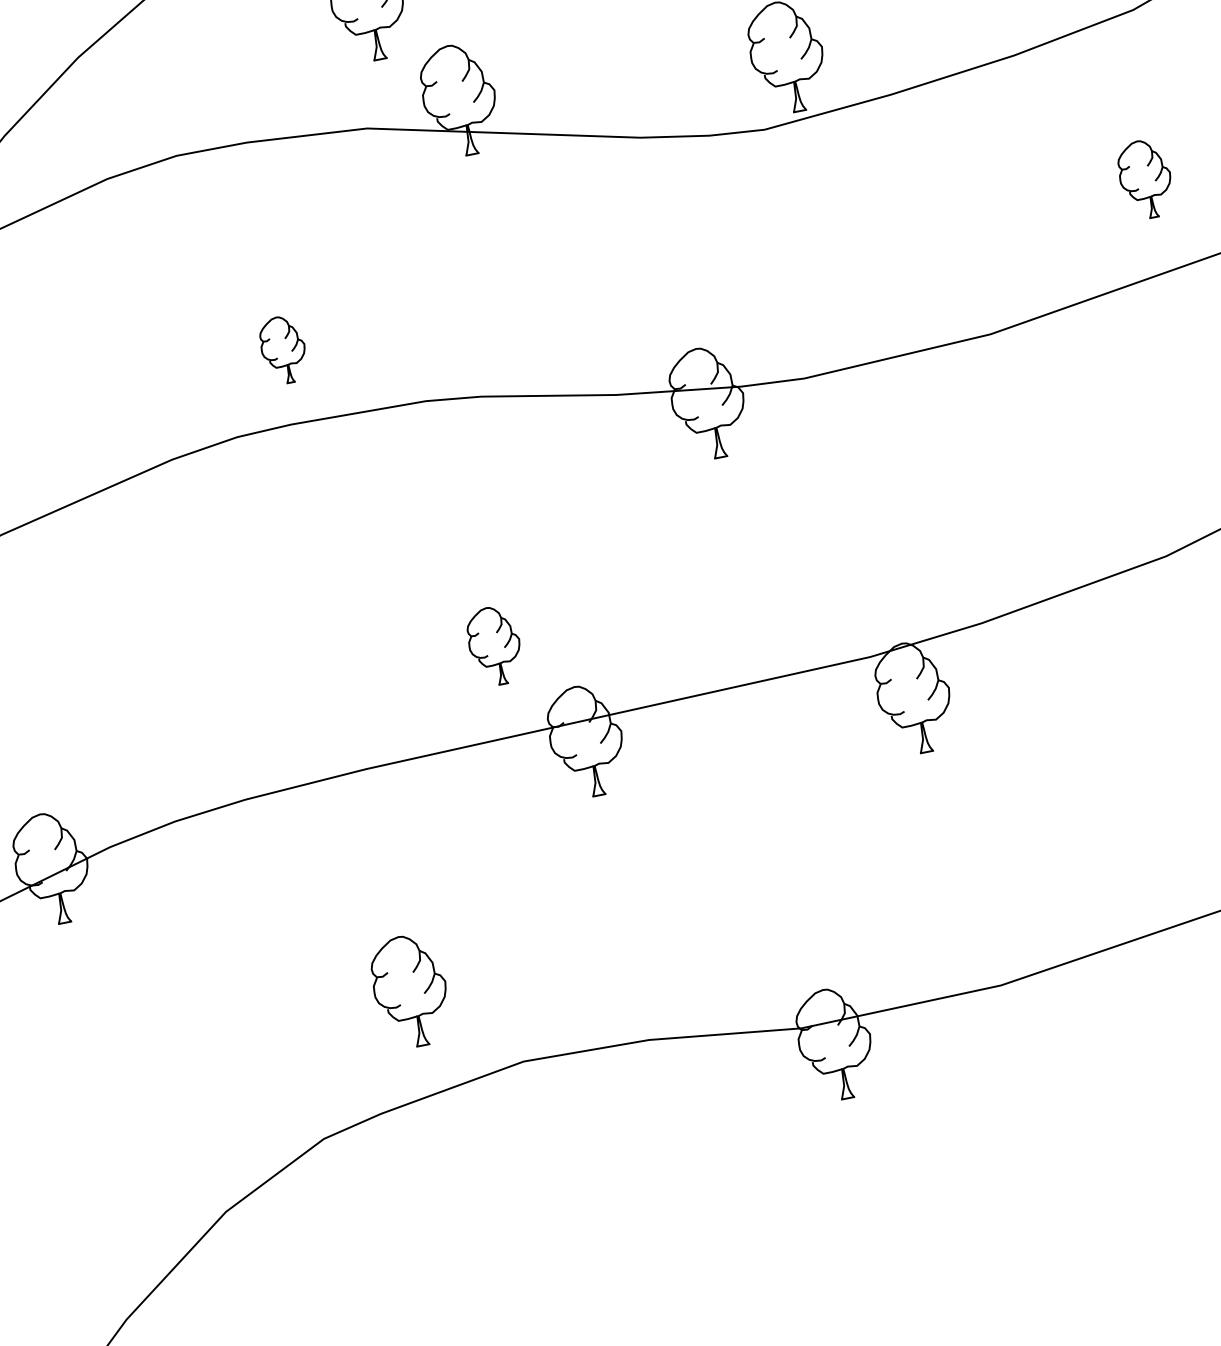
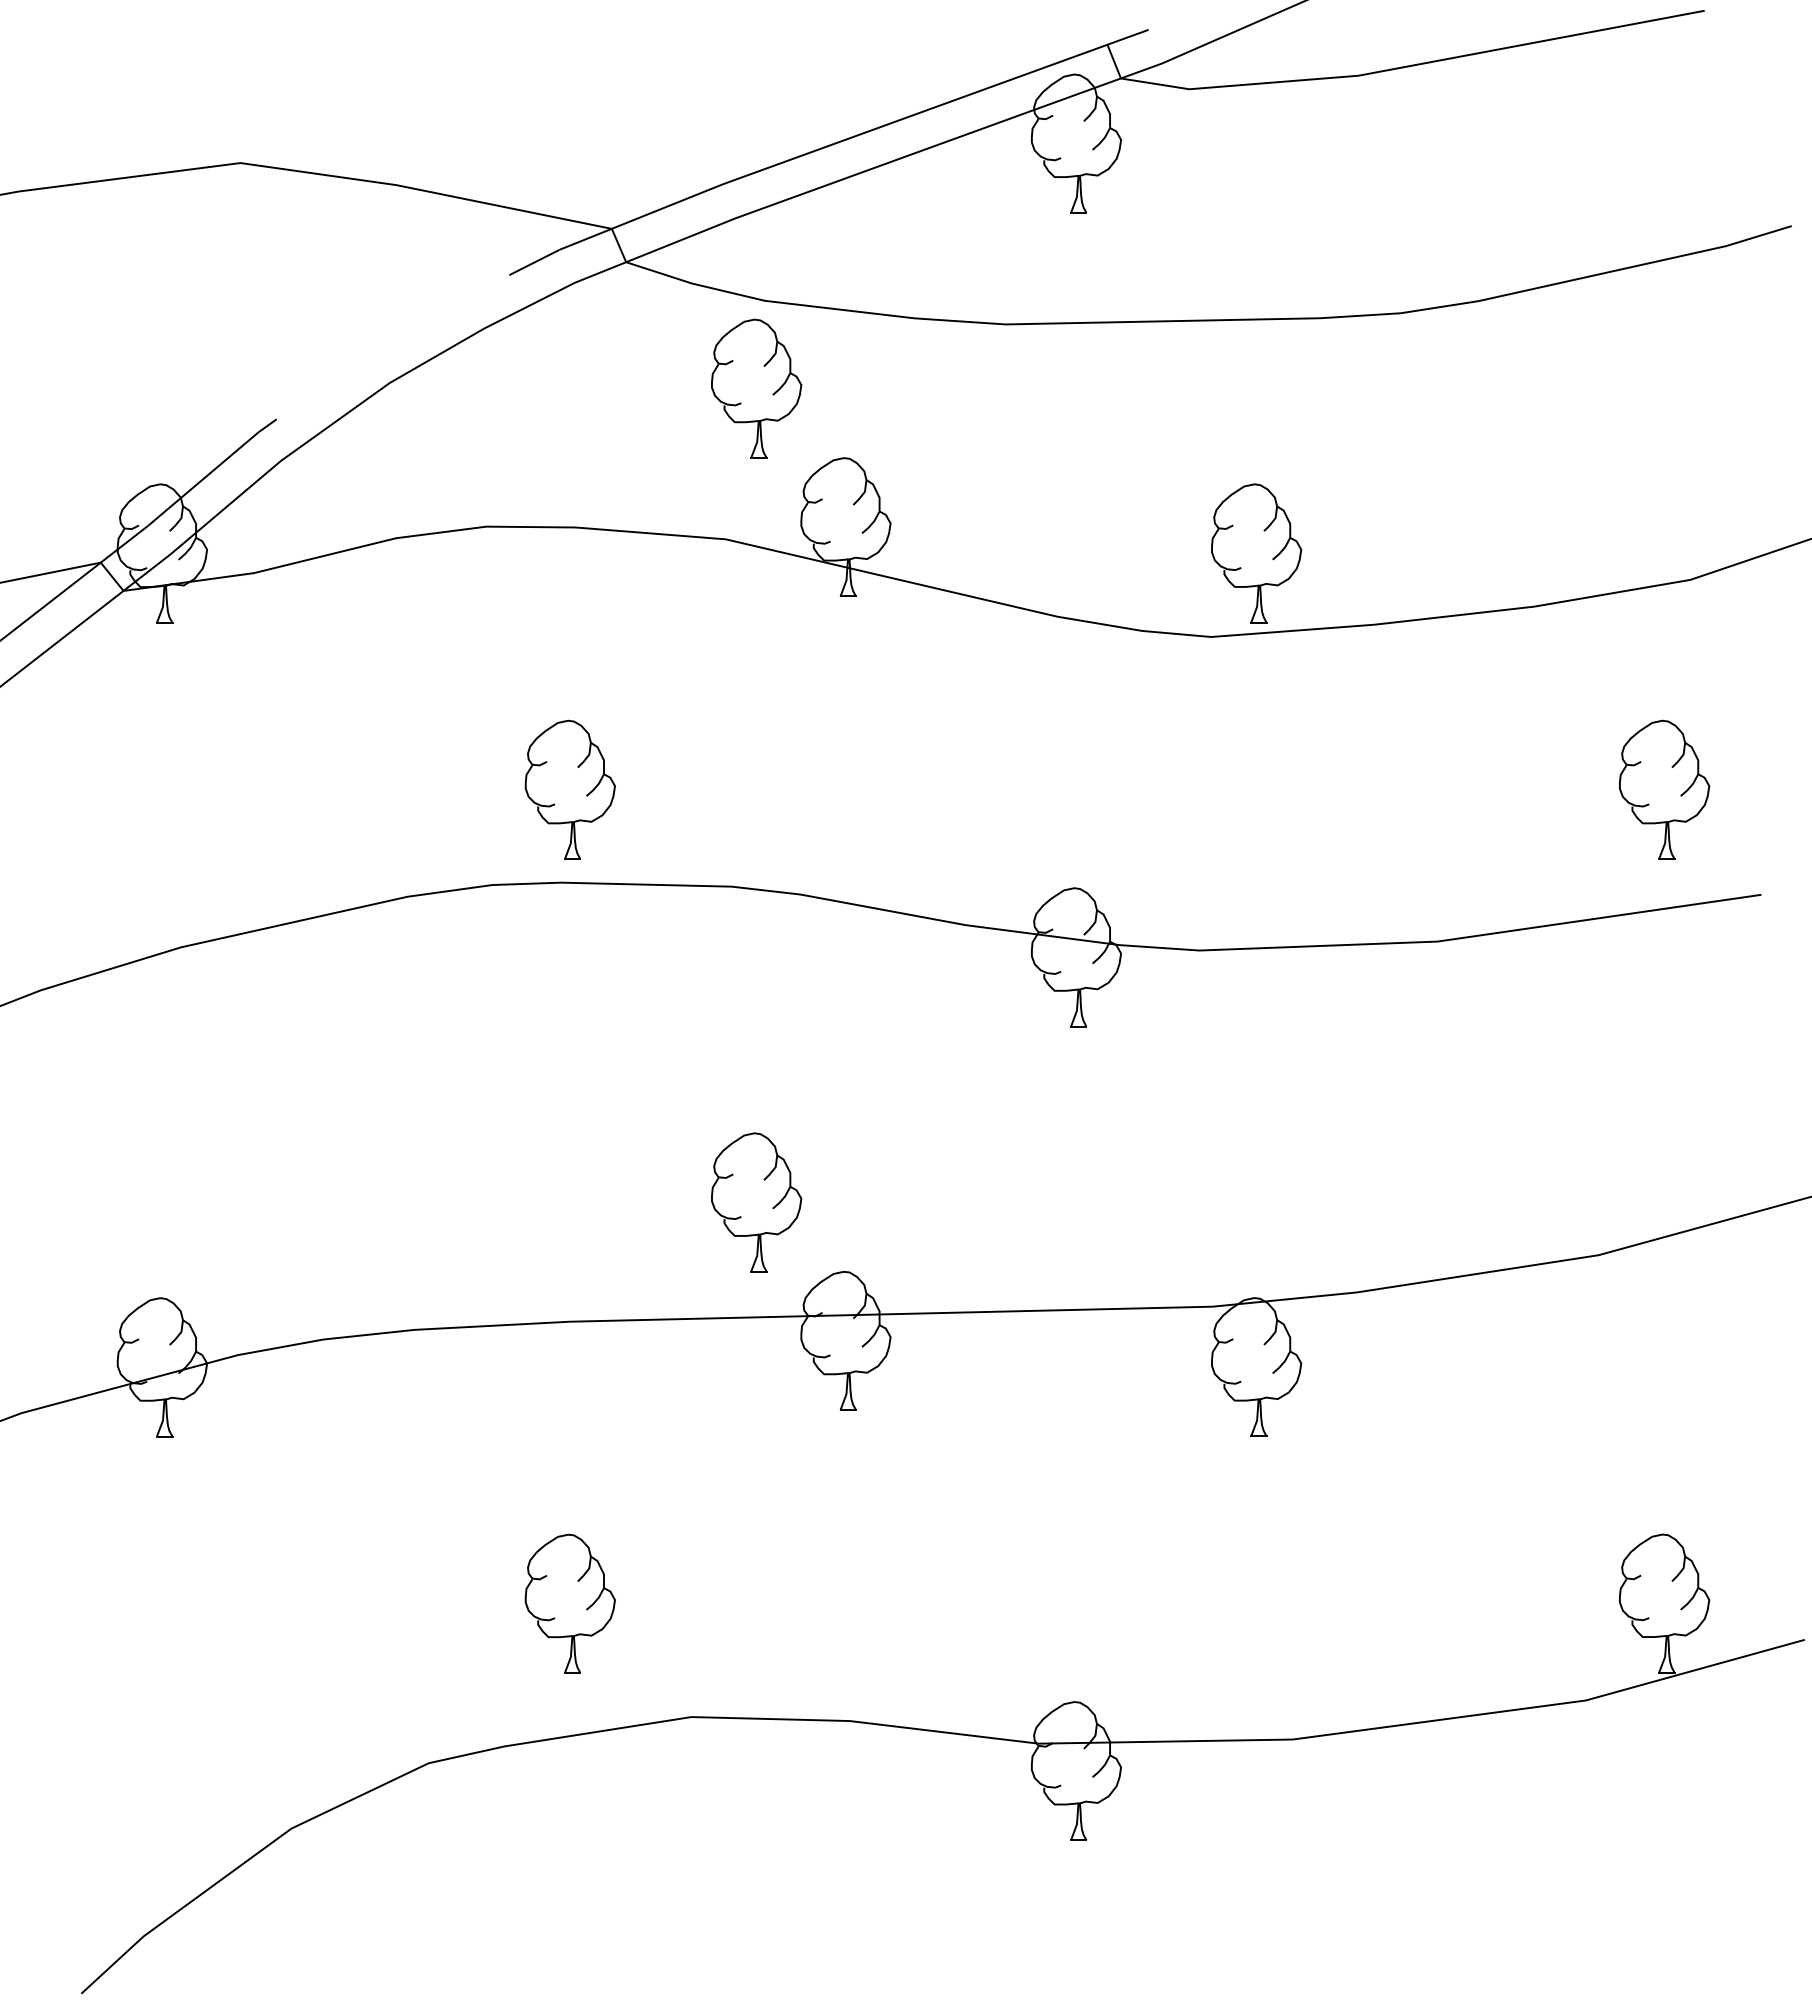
part: (1145, 179) -> (1664, 789), size x1.43
part: (283, 349) -> (569, 789), size x1.67
part: (494, 646) -> (756, 1202), size x1.43

